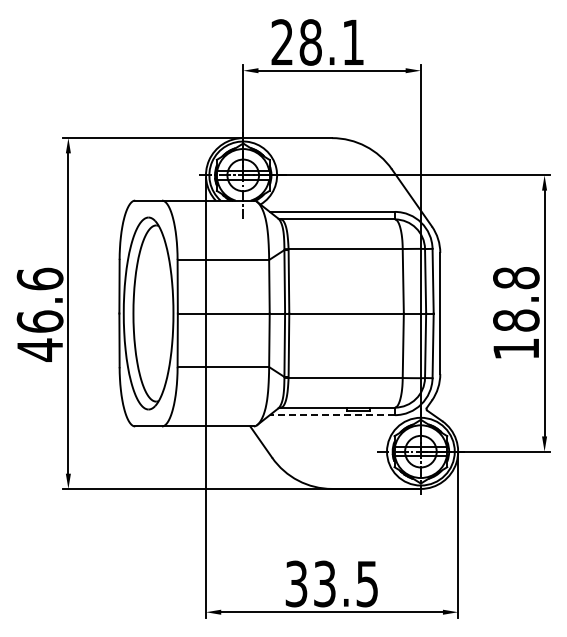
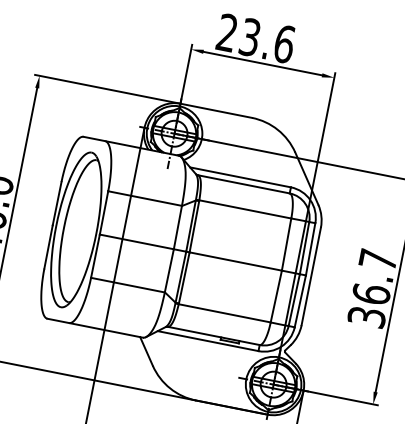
text: (331, 42) -> (266, 40), 28.1 -> 23.6
text: (516, 313) -> (372, 288), 18.8 -> 36.7
line: (332, 415) -> (208, 341), dashed -> solid

